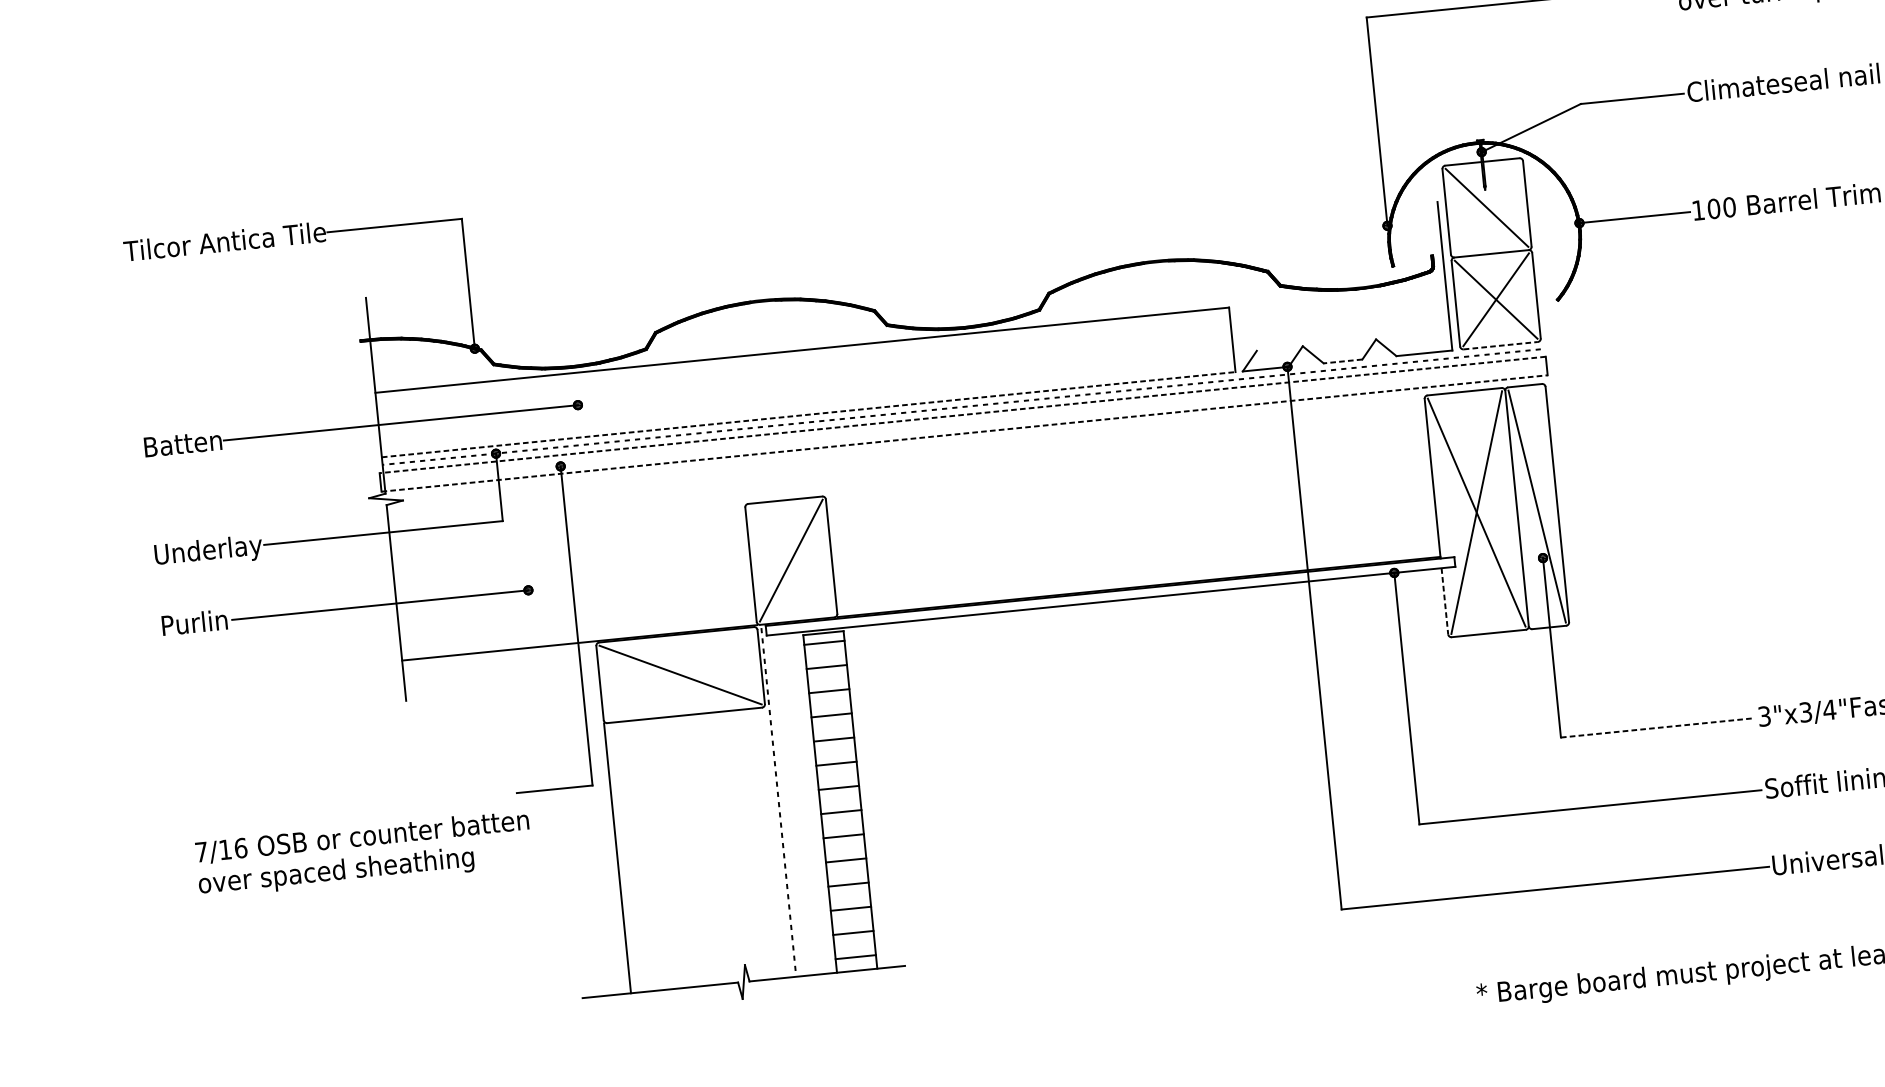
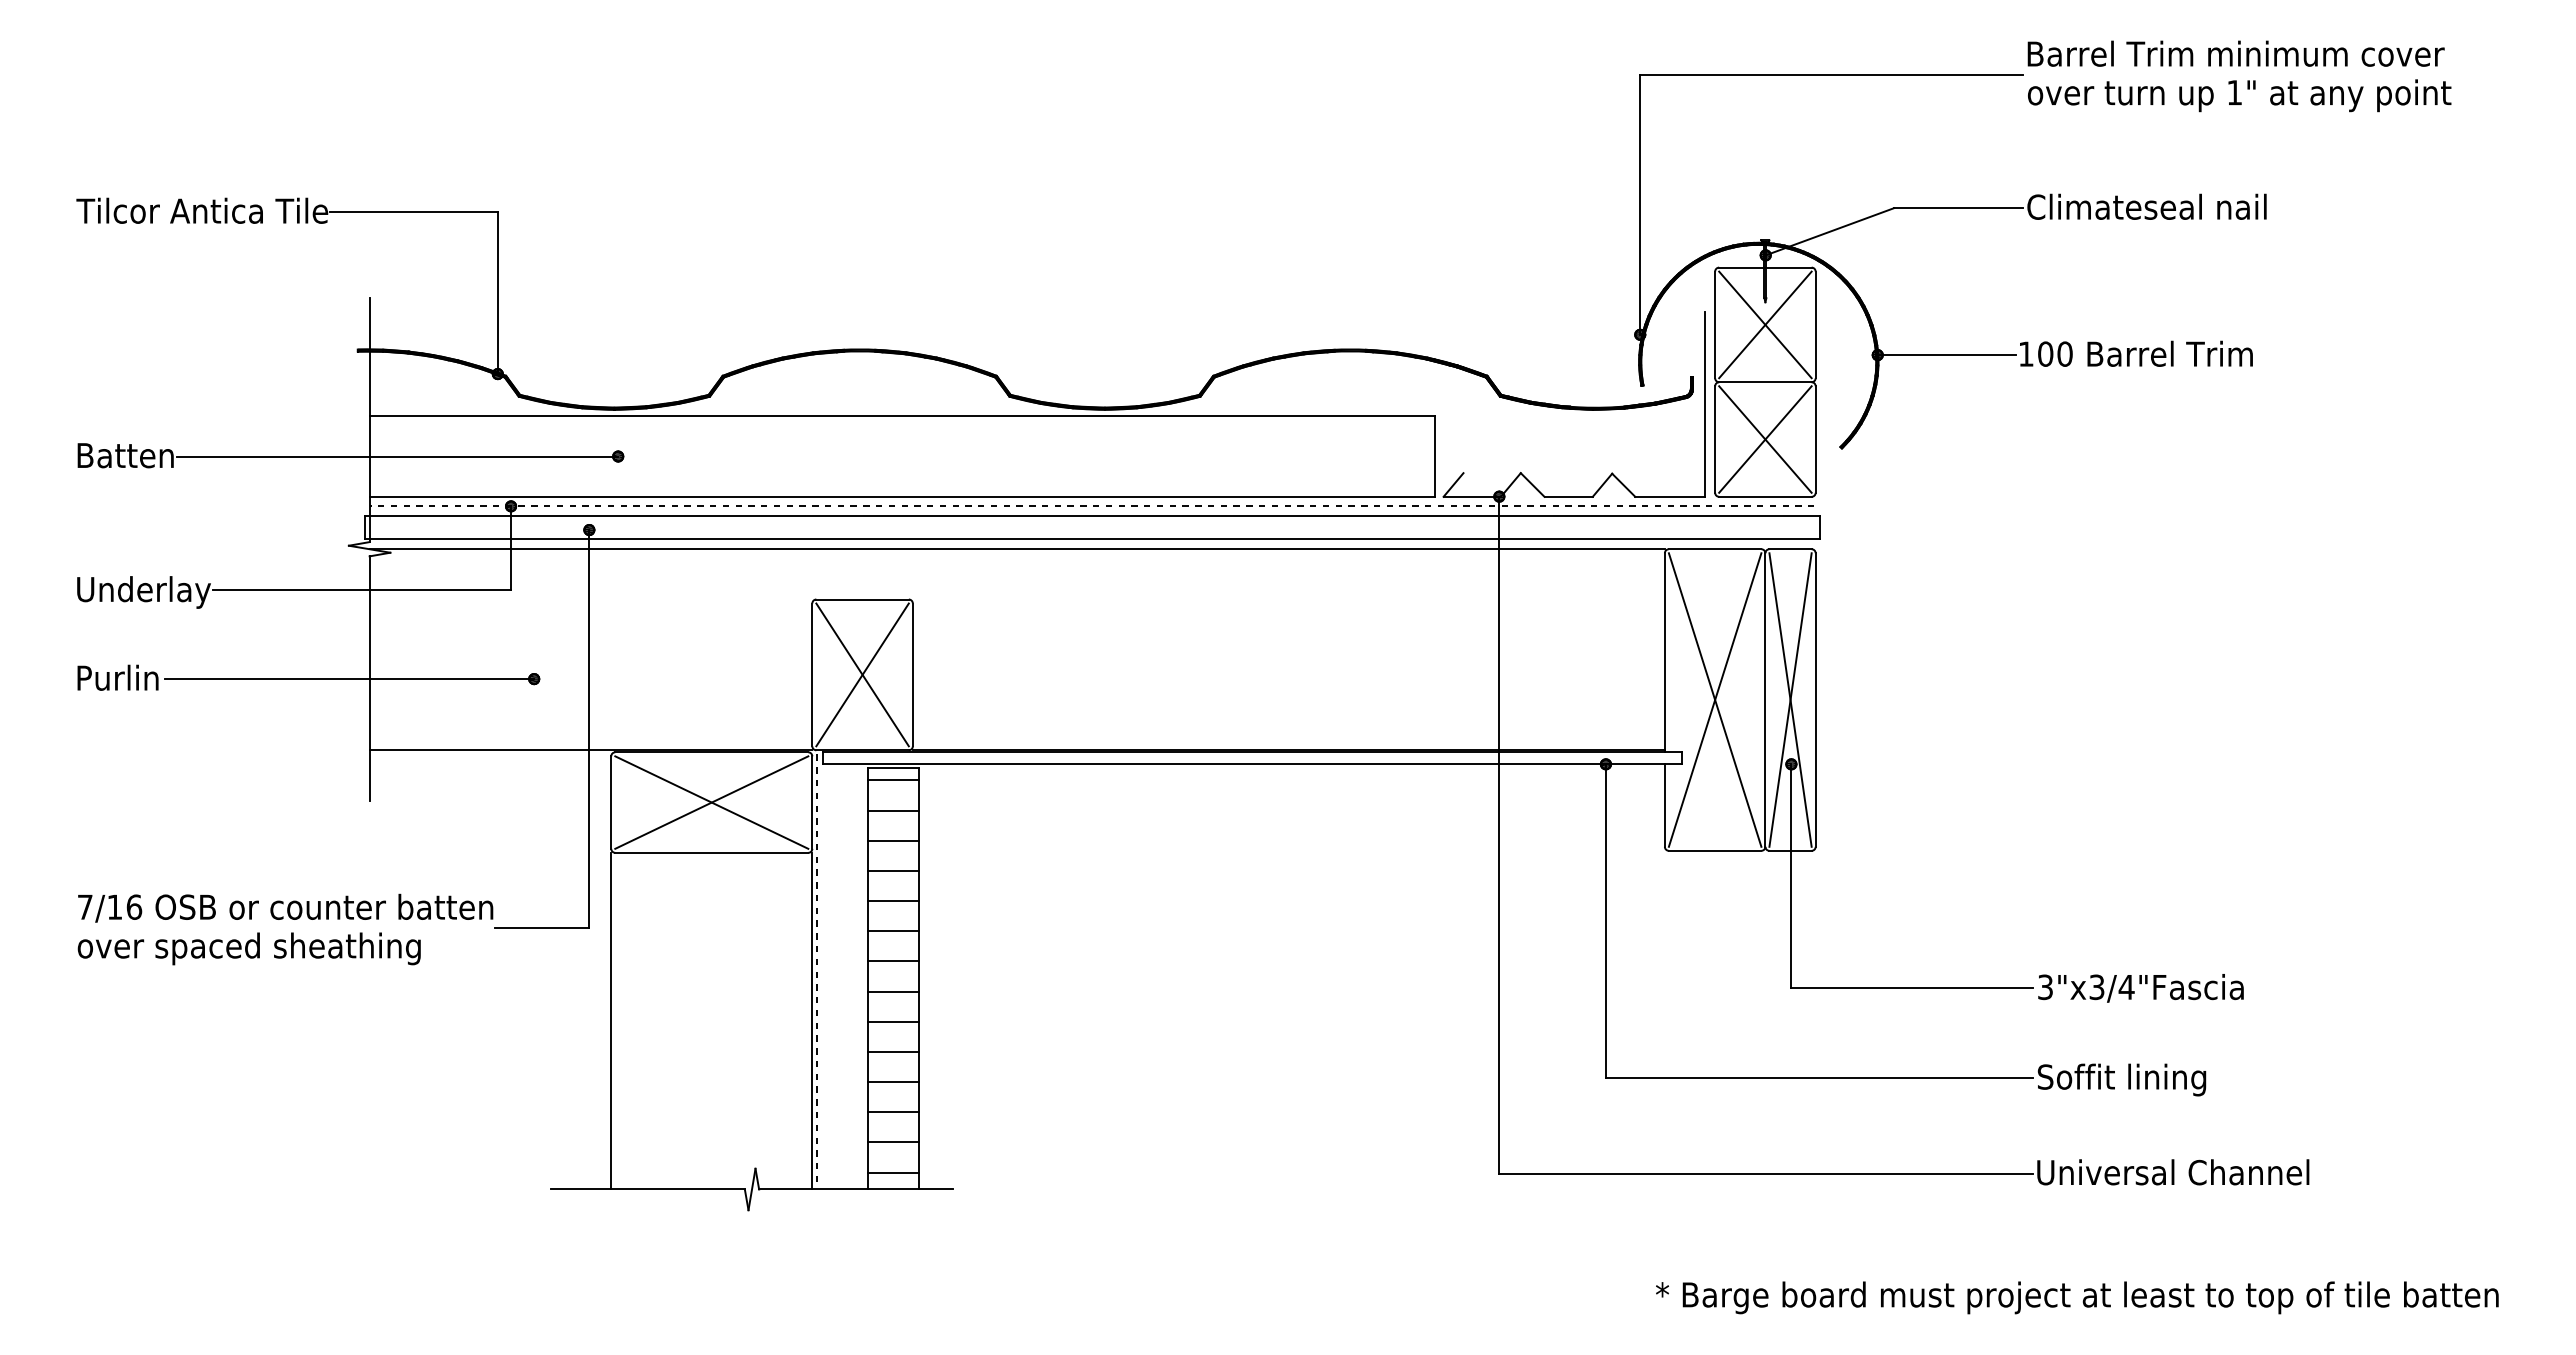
line: (1487, 207) -> (1765, 324), added
line: (1500, 345) -> (1765, 496), dashed -> solid
line: (1342, 361) -> (1568, 496), dashed -> solid
line: (809, 414) -> (902, 496), dashed -> solid
line: (962, 415) -> (1091, 516), dashed -> solid
line: (964, 433) -> (1092, 539), dashed -> solid
line: (904, 447) -> (1016, 549), added
line: (1537, 506) -> (1790, 699), added
line: (791, 560) -> (862, 674), added
line: (1444, 602) -> (1664, 806), dashed -> solid
line: (680, 675) -> (711, 802), added
line: (1658, 728) -> (1912, 988), dashed -> solid
line: (778, 841) -> (812, 1020), added
text: (363, 853) -> (285, 929), moved

